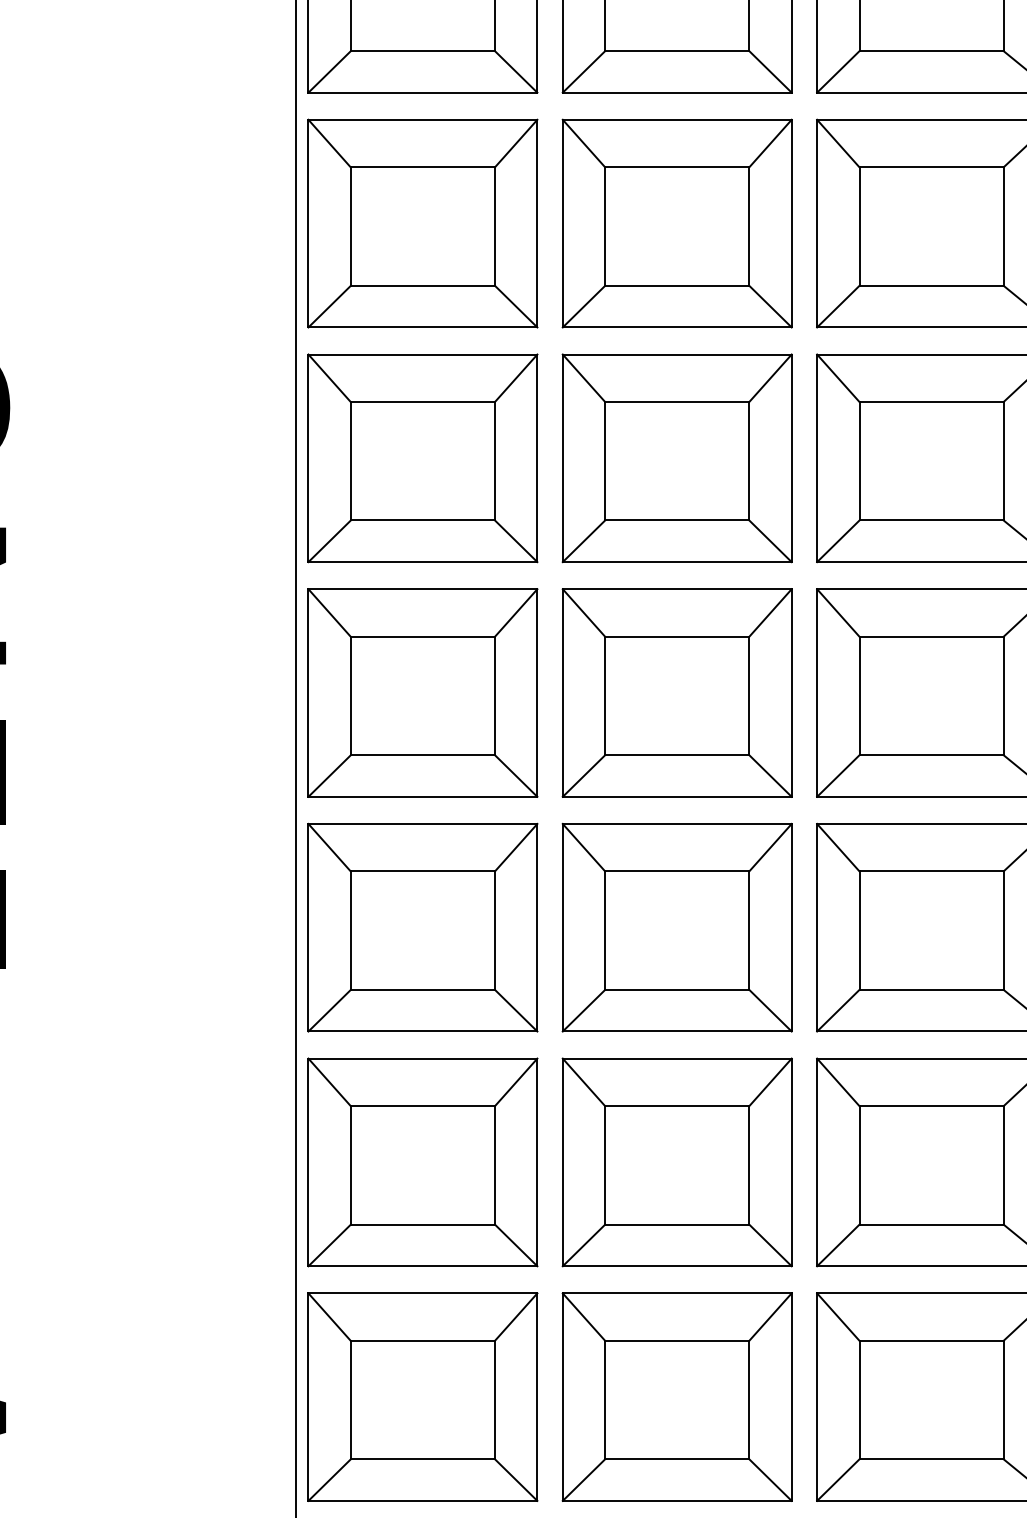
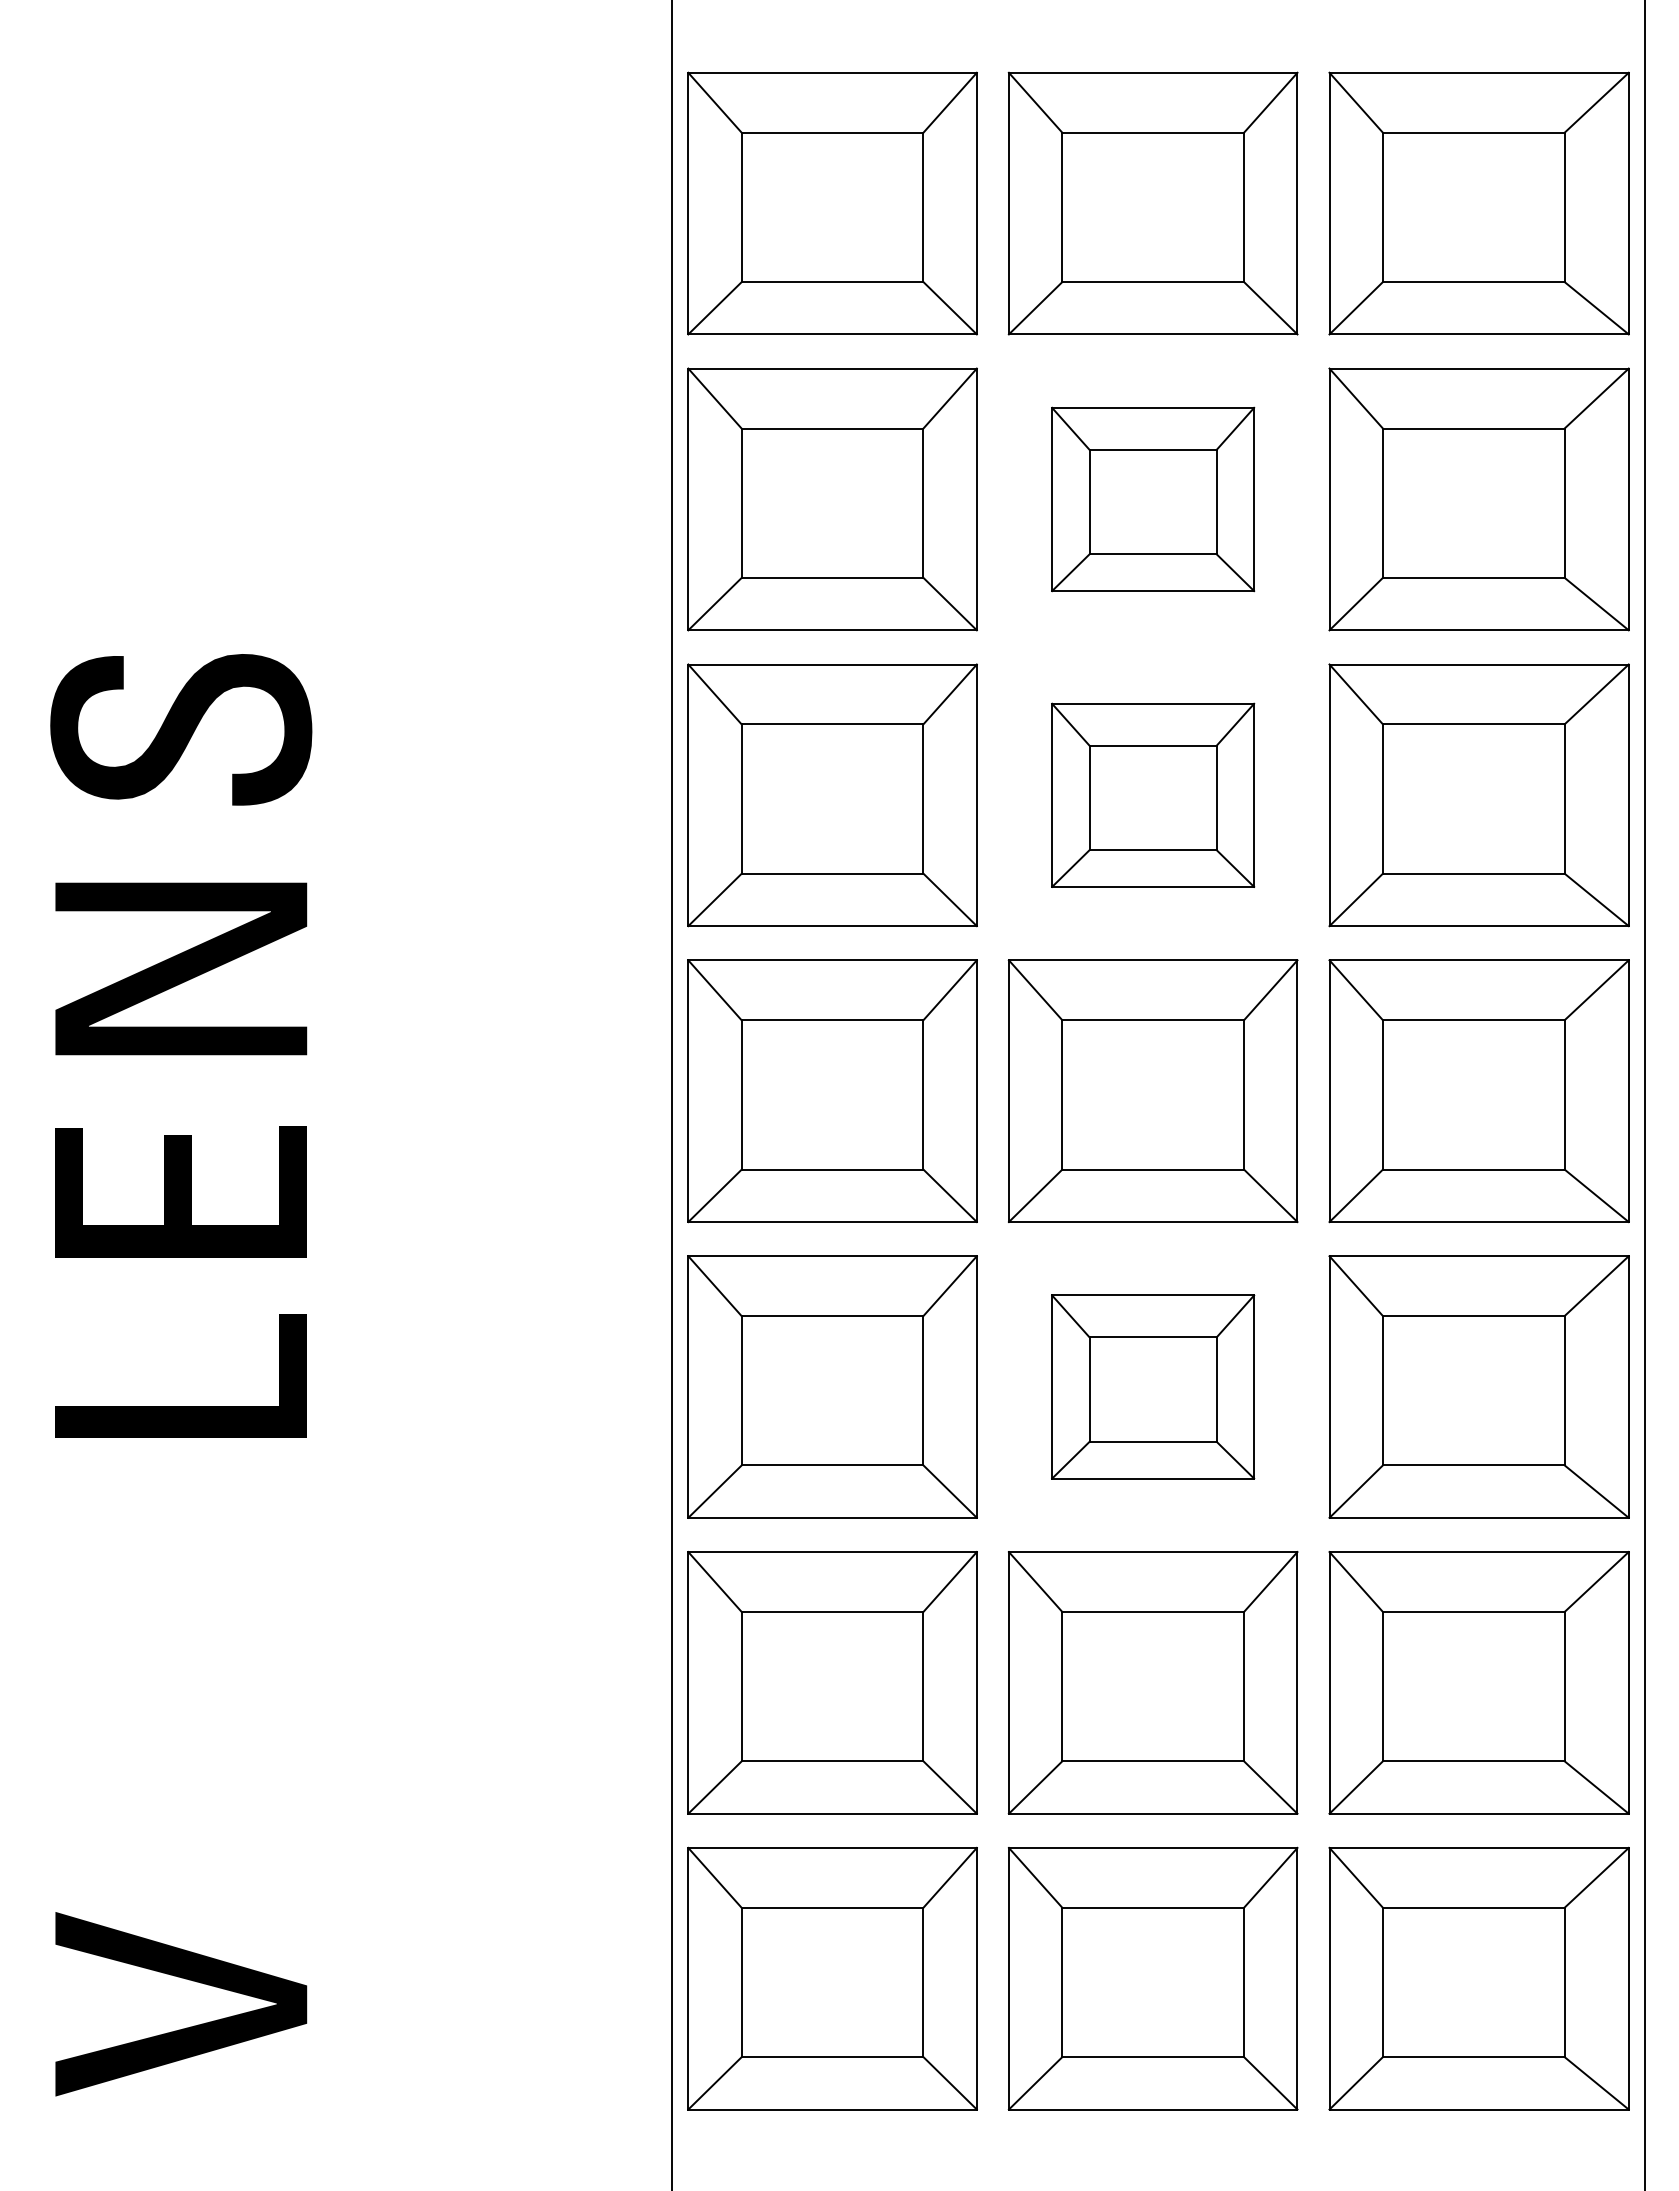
part: (676, 223) -> (1152, 499), size x0.7
part: (676, 458) -> (1152, 795), size x0.7
part: (676, 927) -> (1152, 1386), size x0.7

